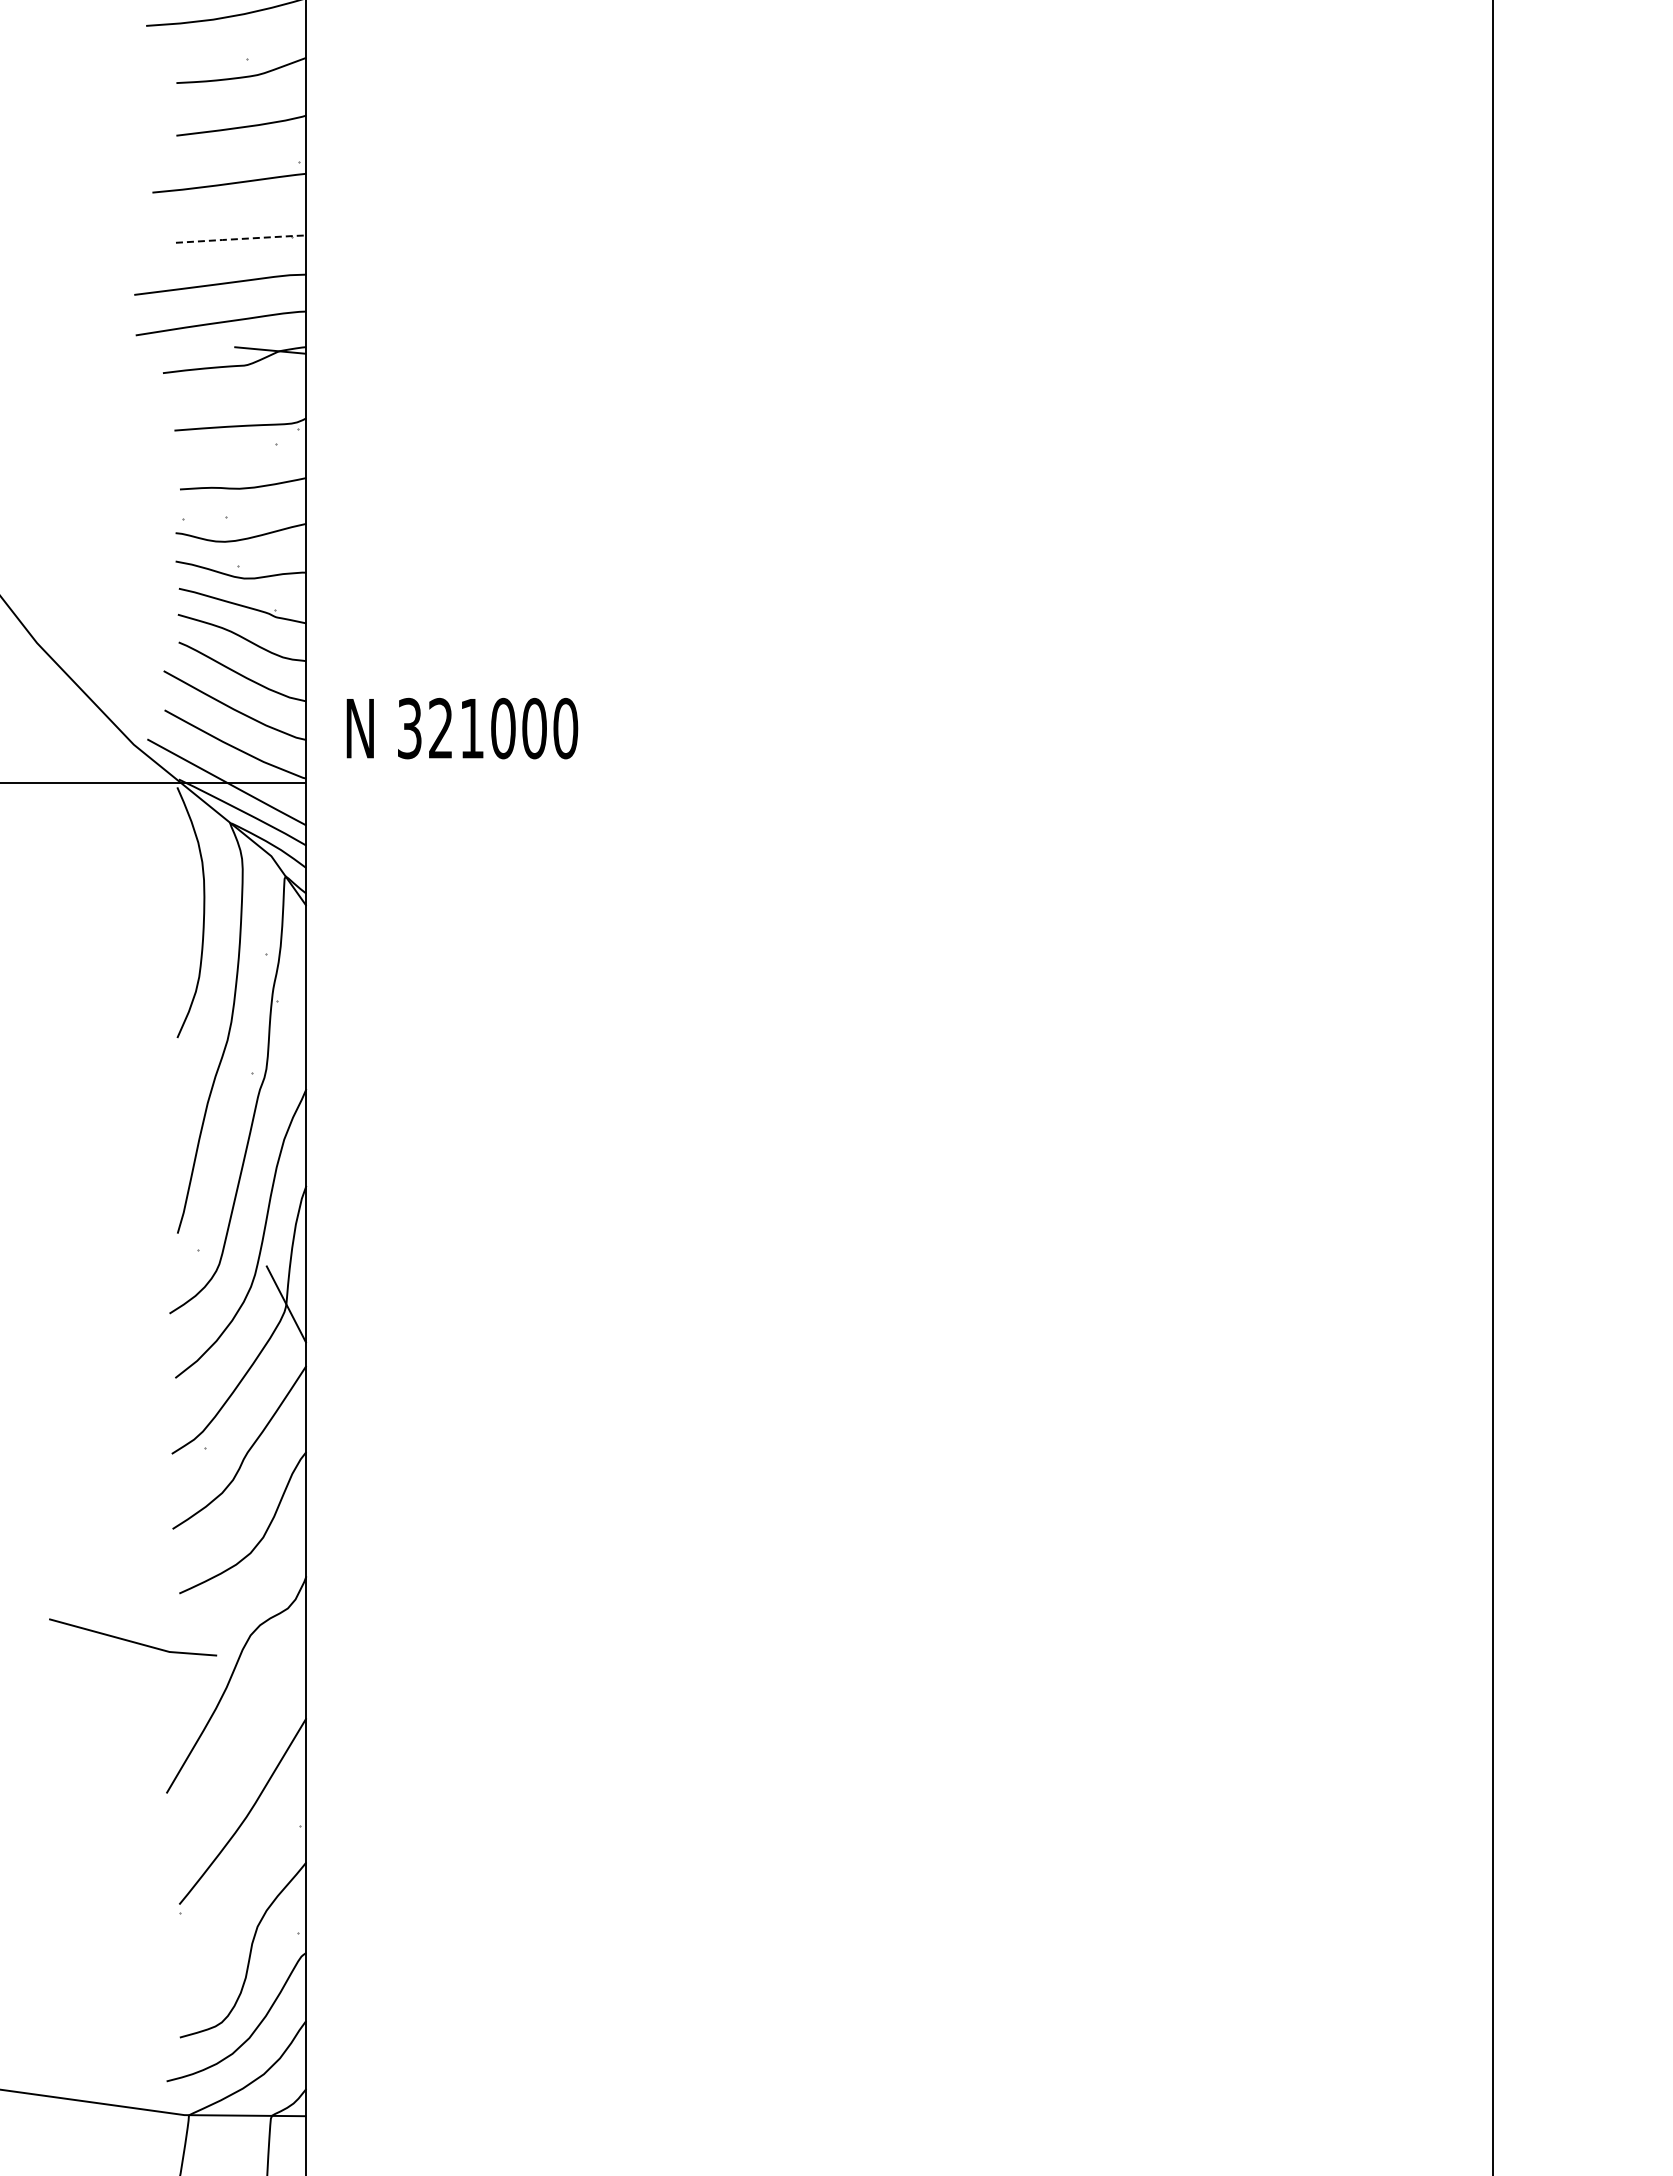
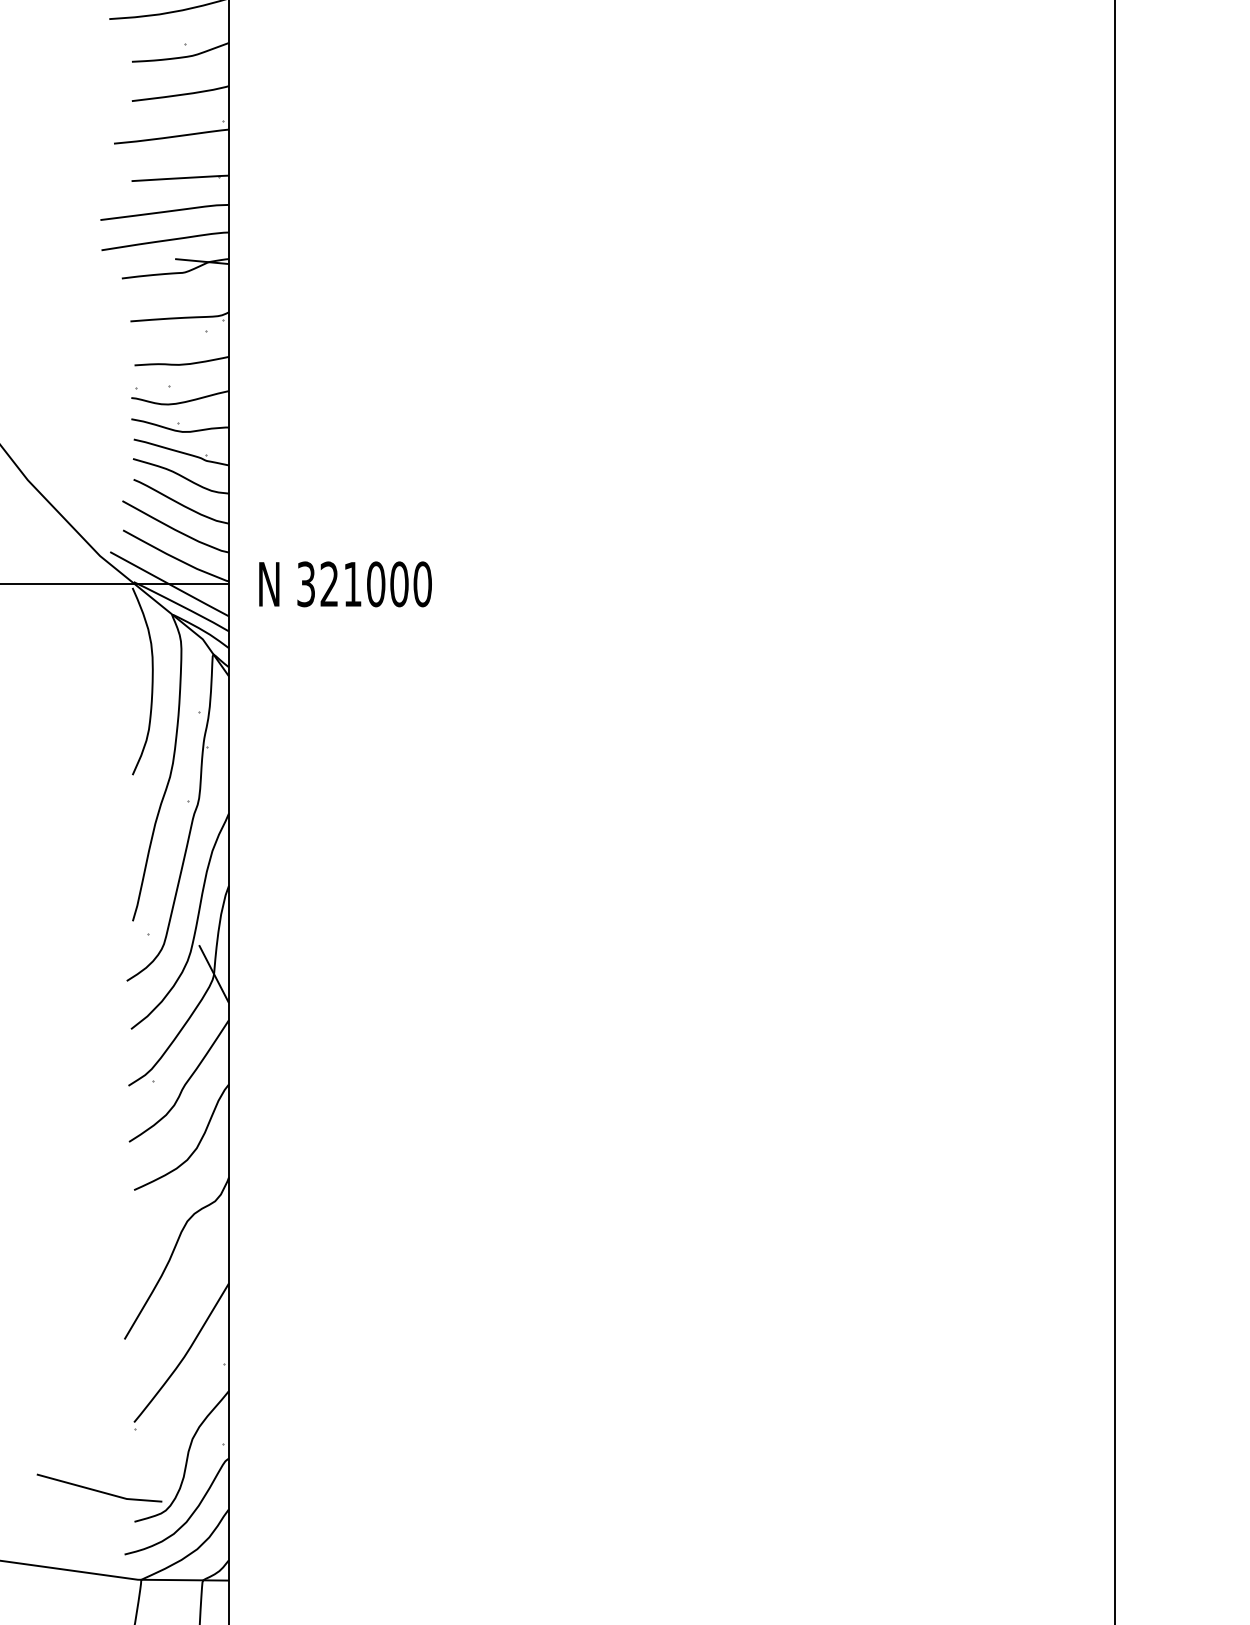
line: (241, 238) -> (180, 177), dashed -> solid
text: (462, 728) -> (345, 584), moved
line: (131, 1640) -> (98, 1490), moved

